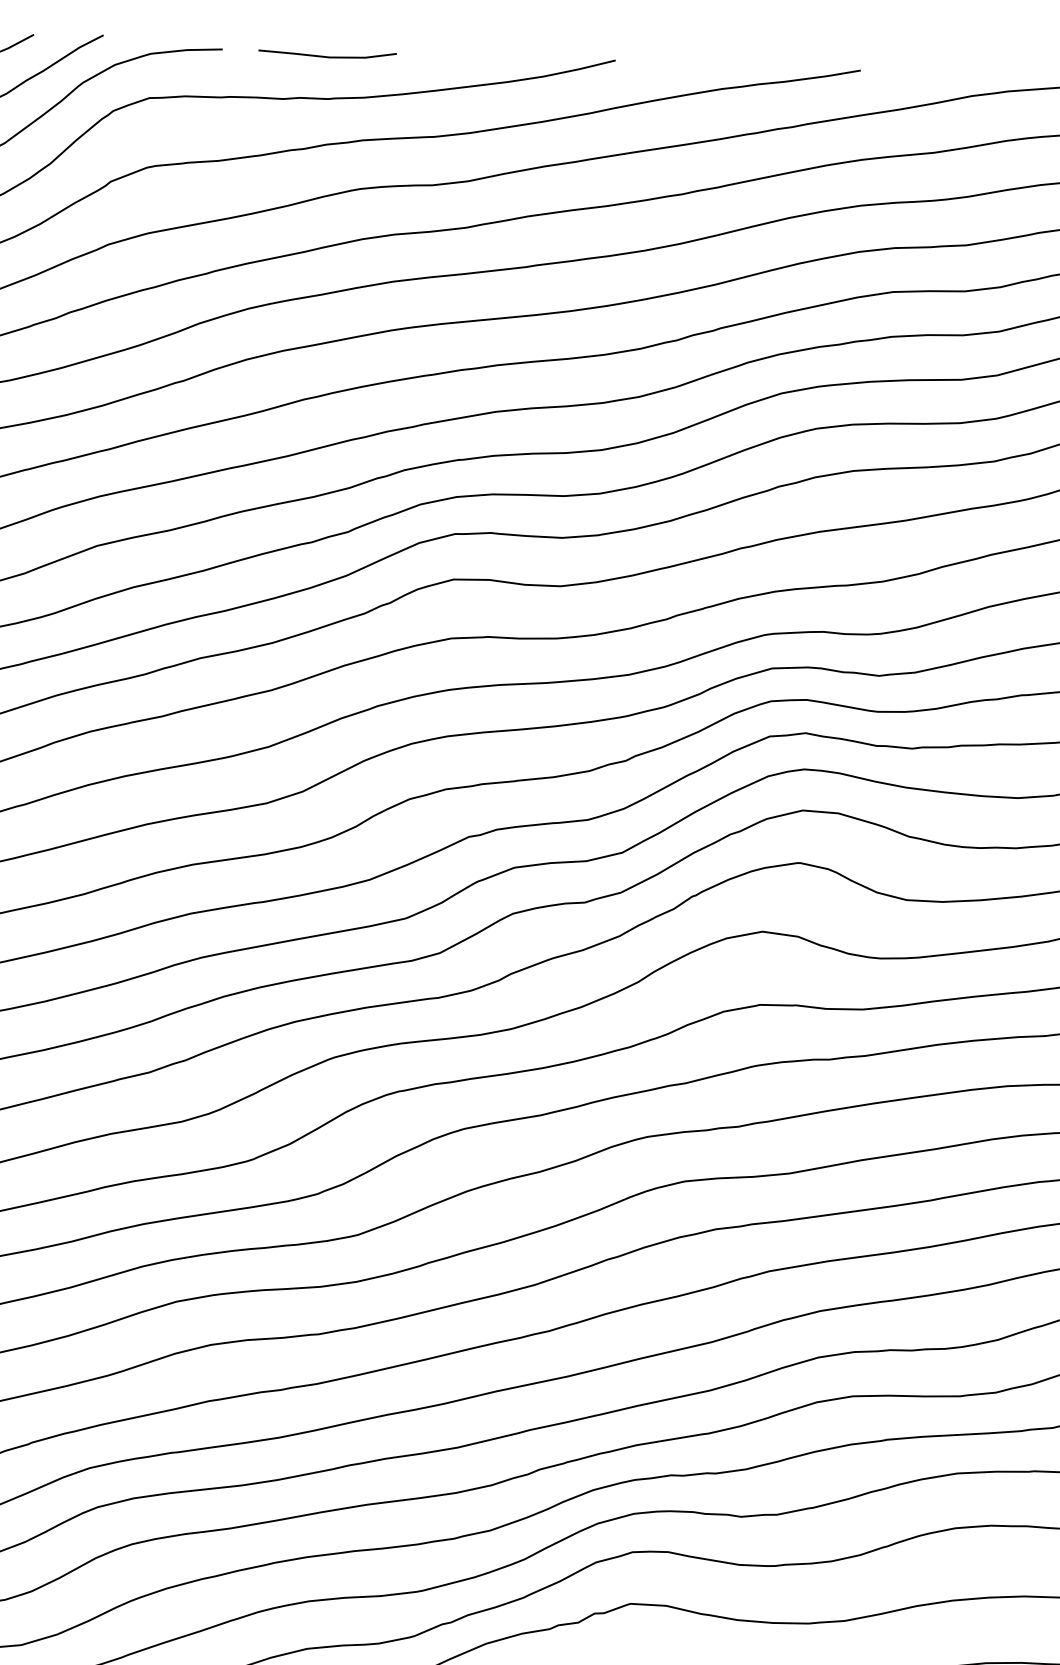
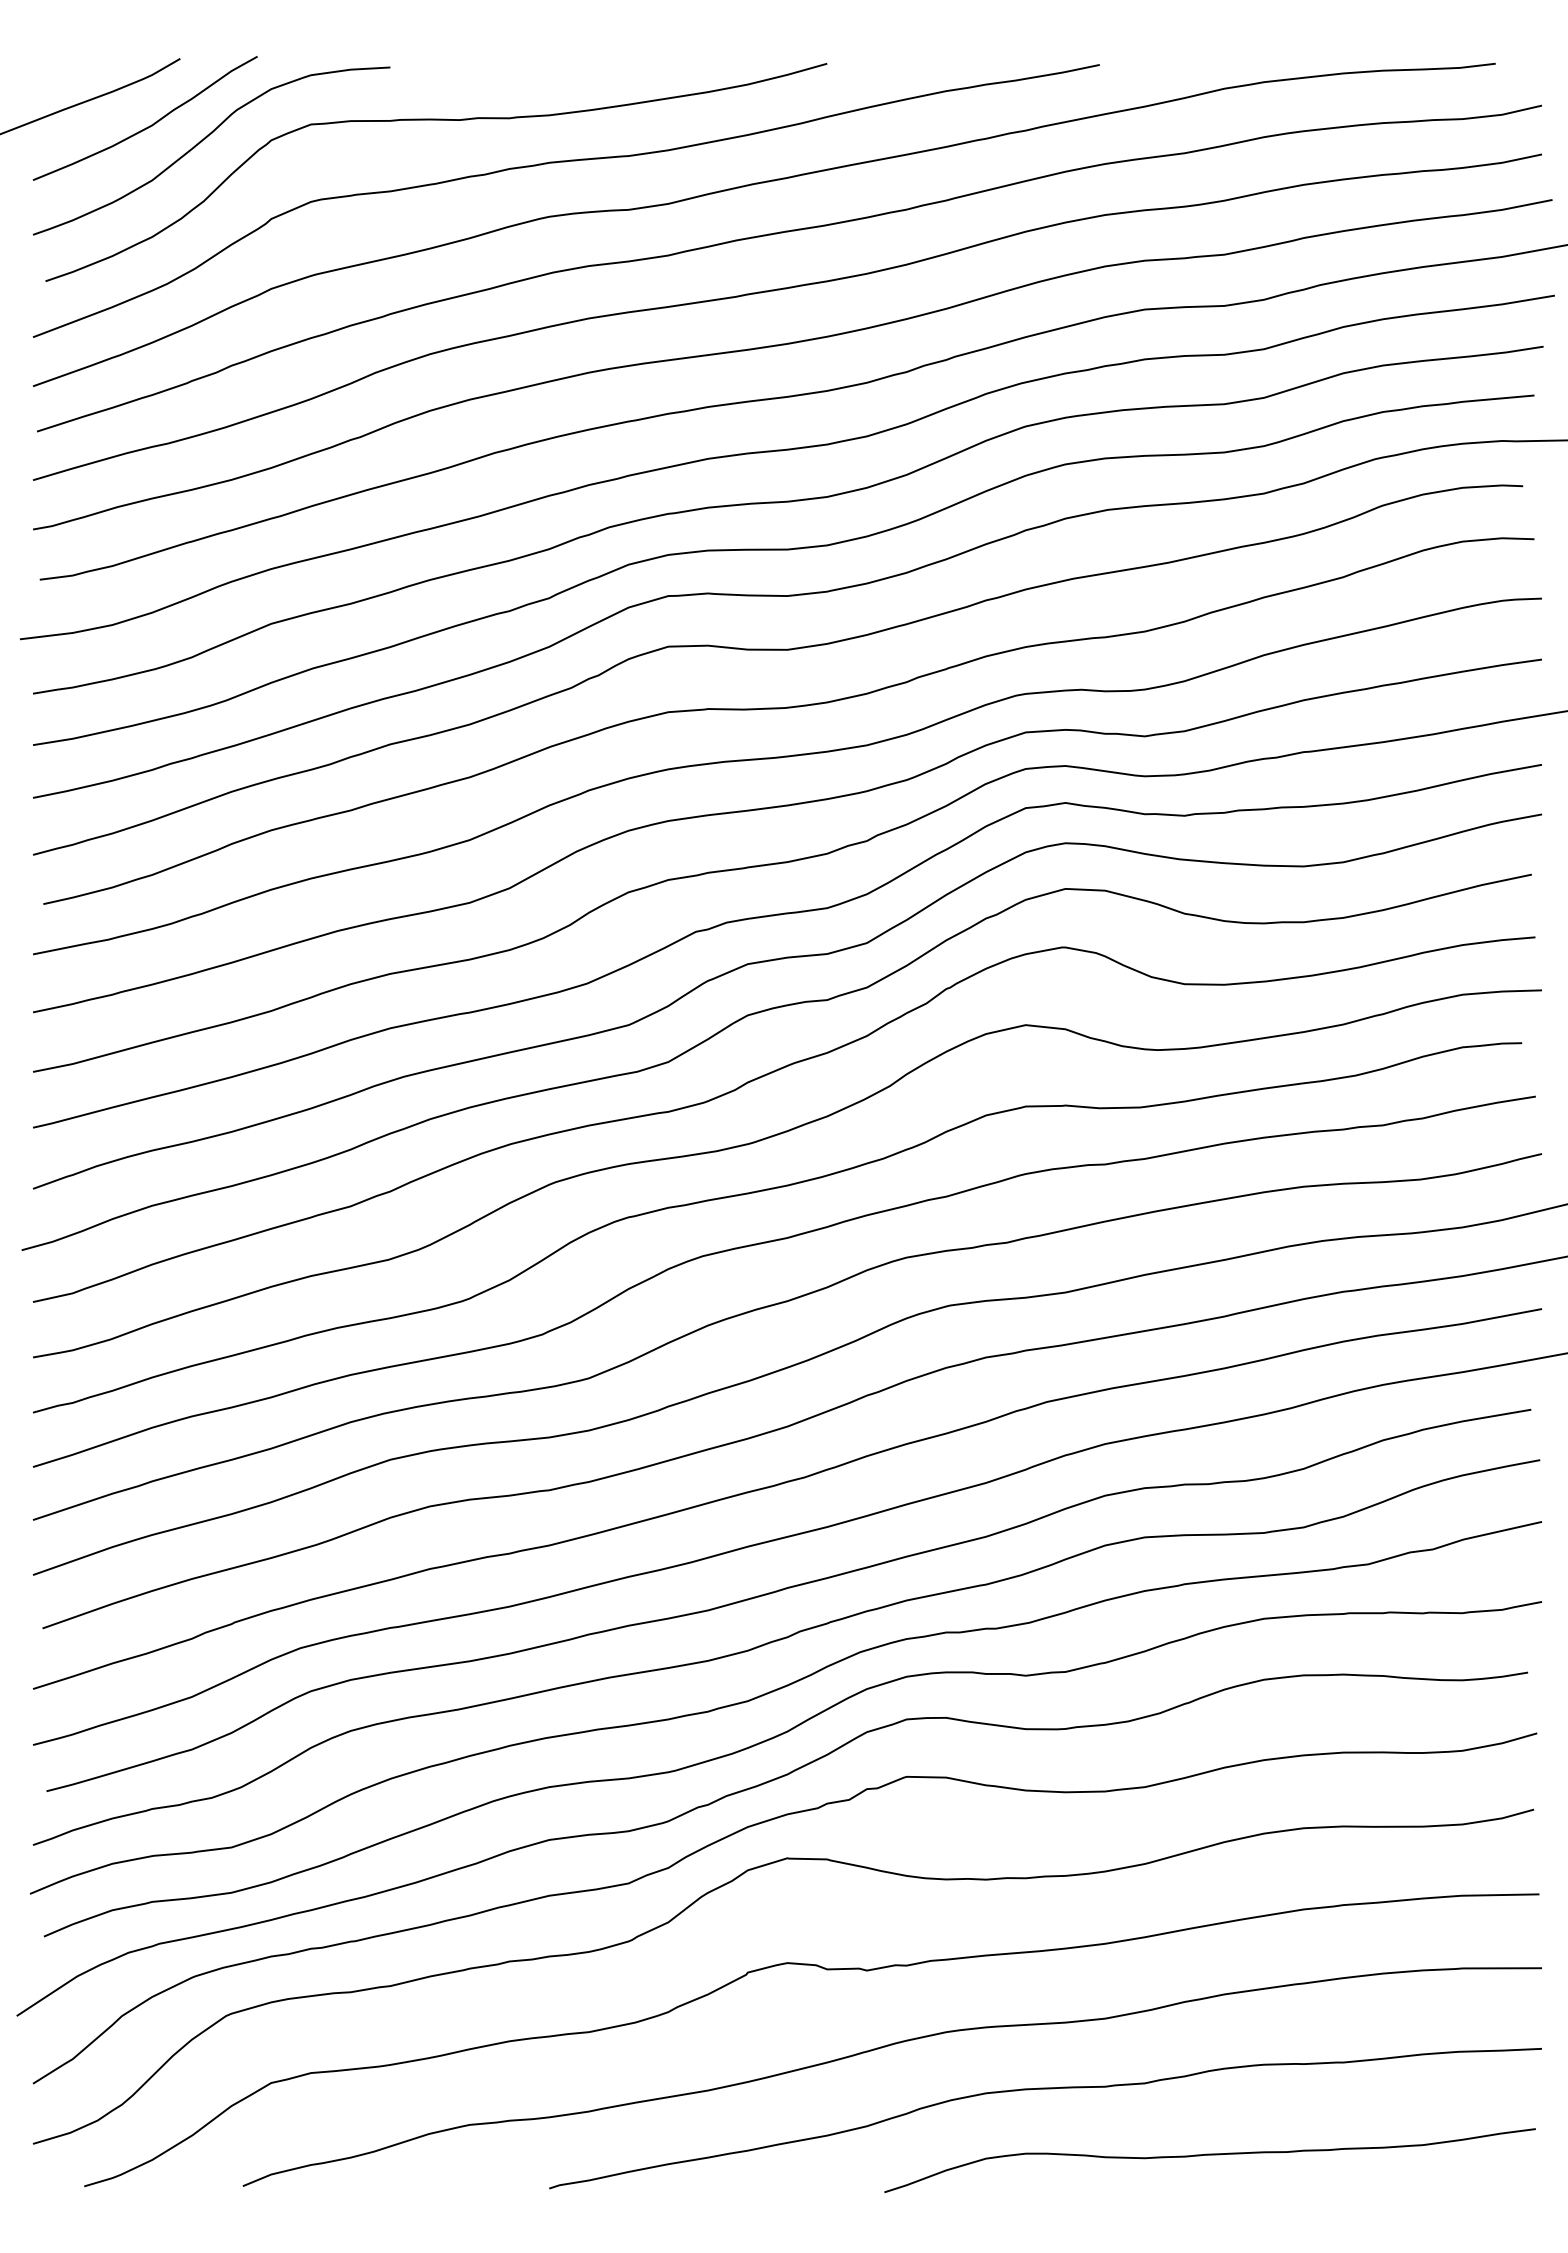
line: (327, 55) -> (506, 70), removed

